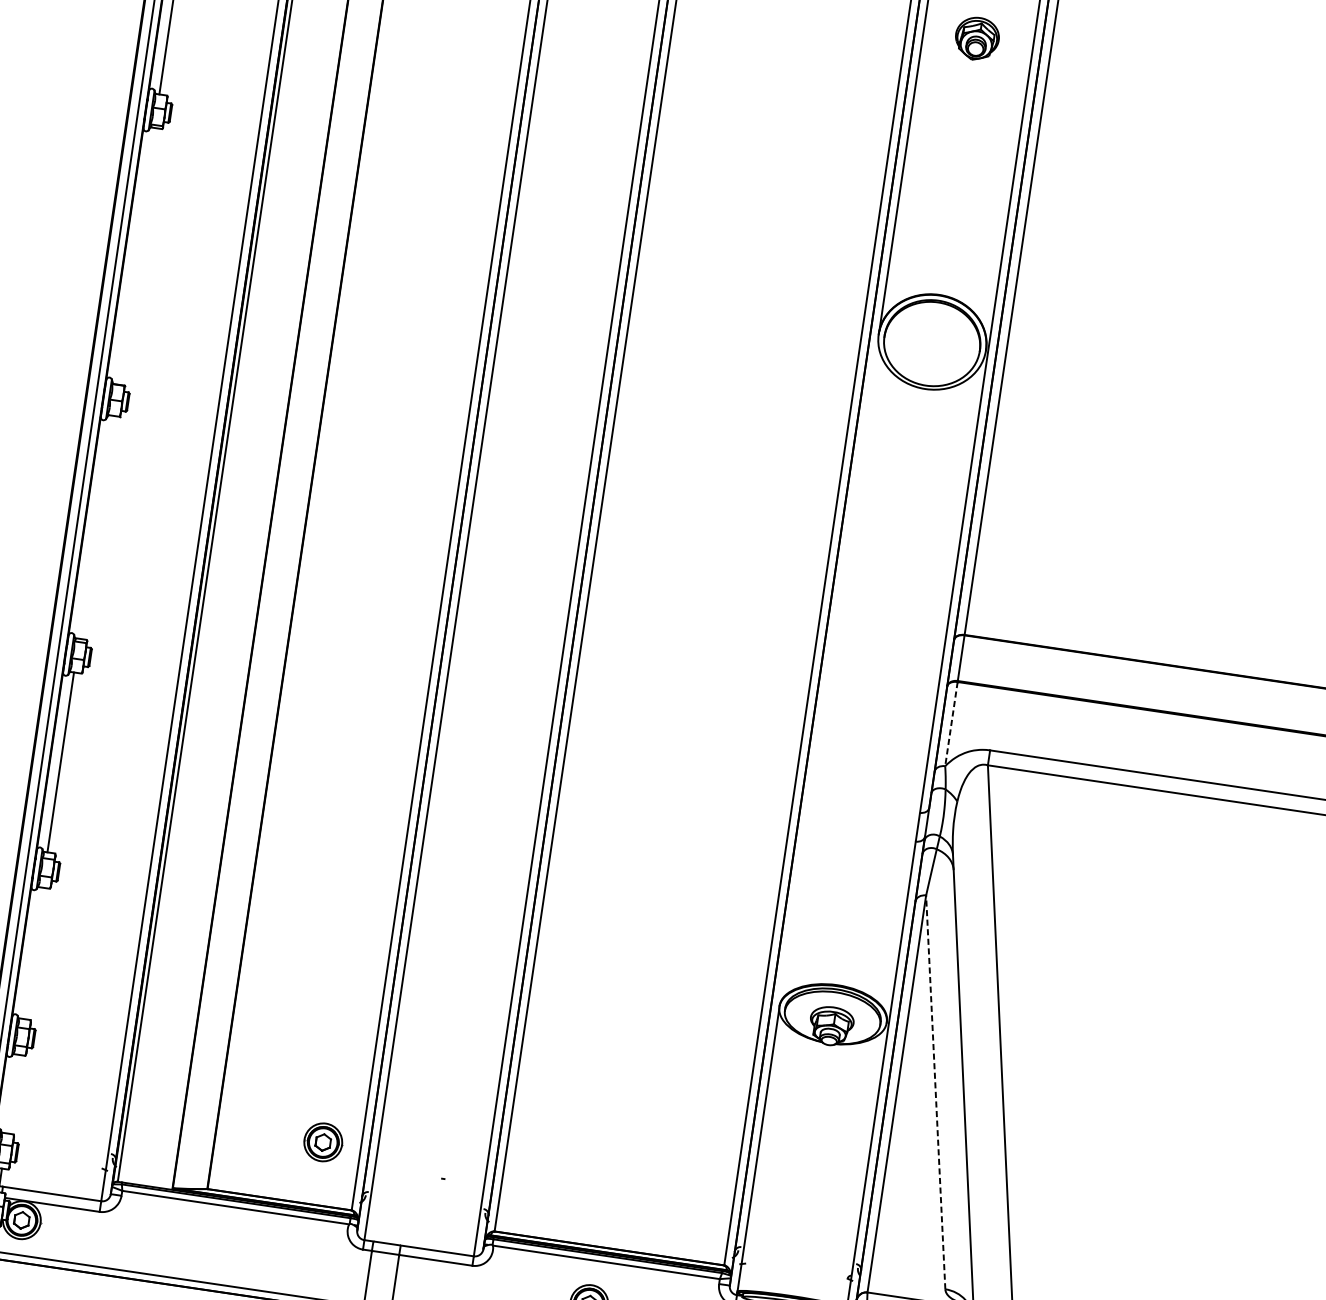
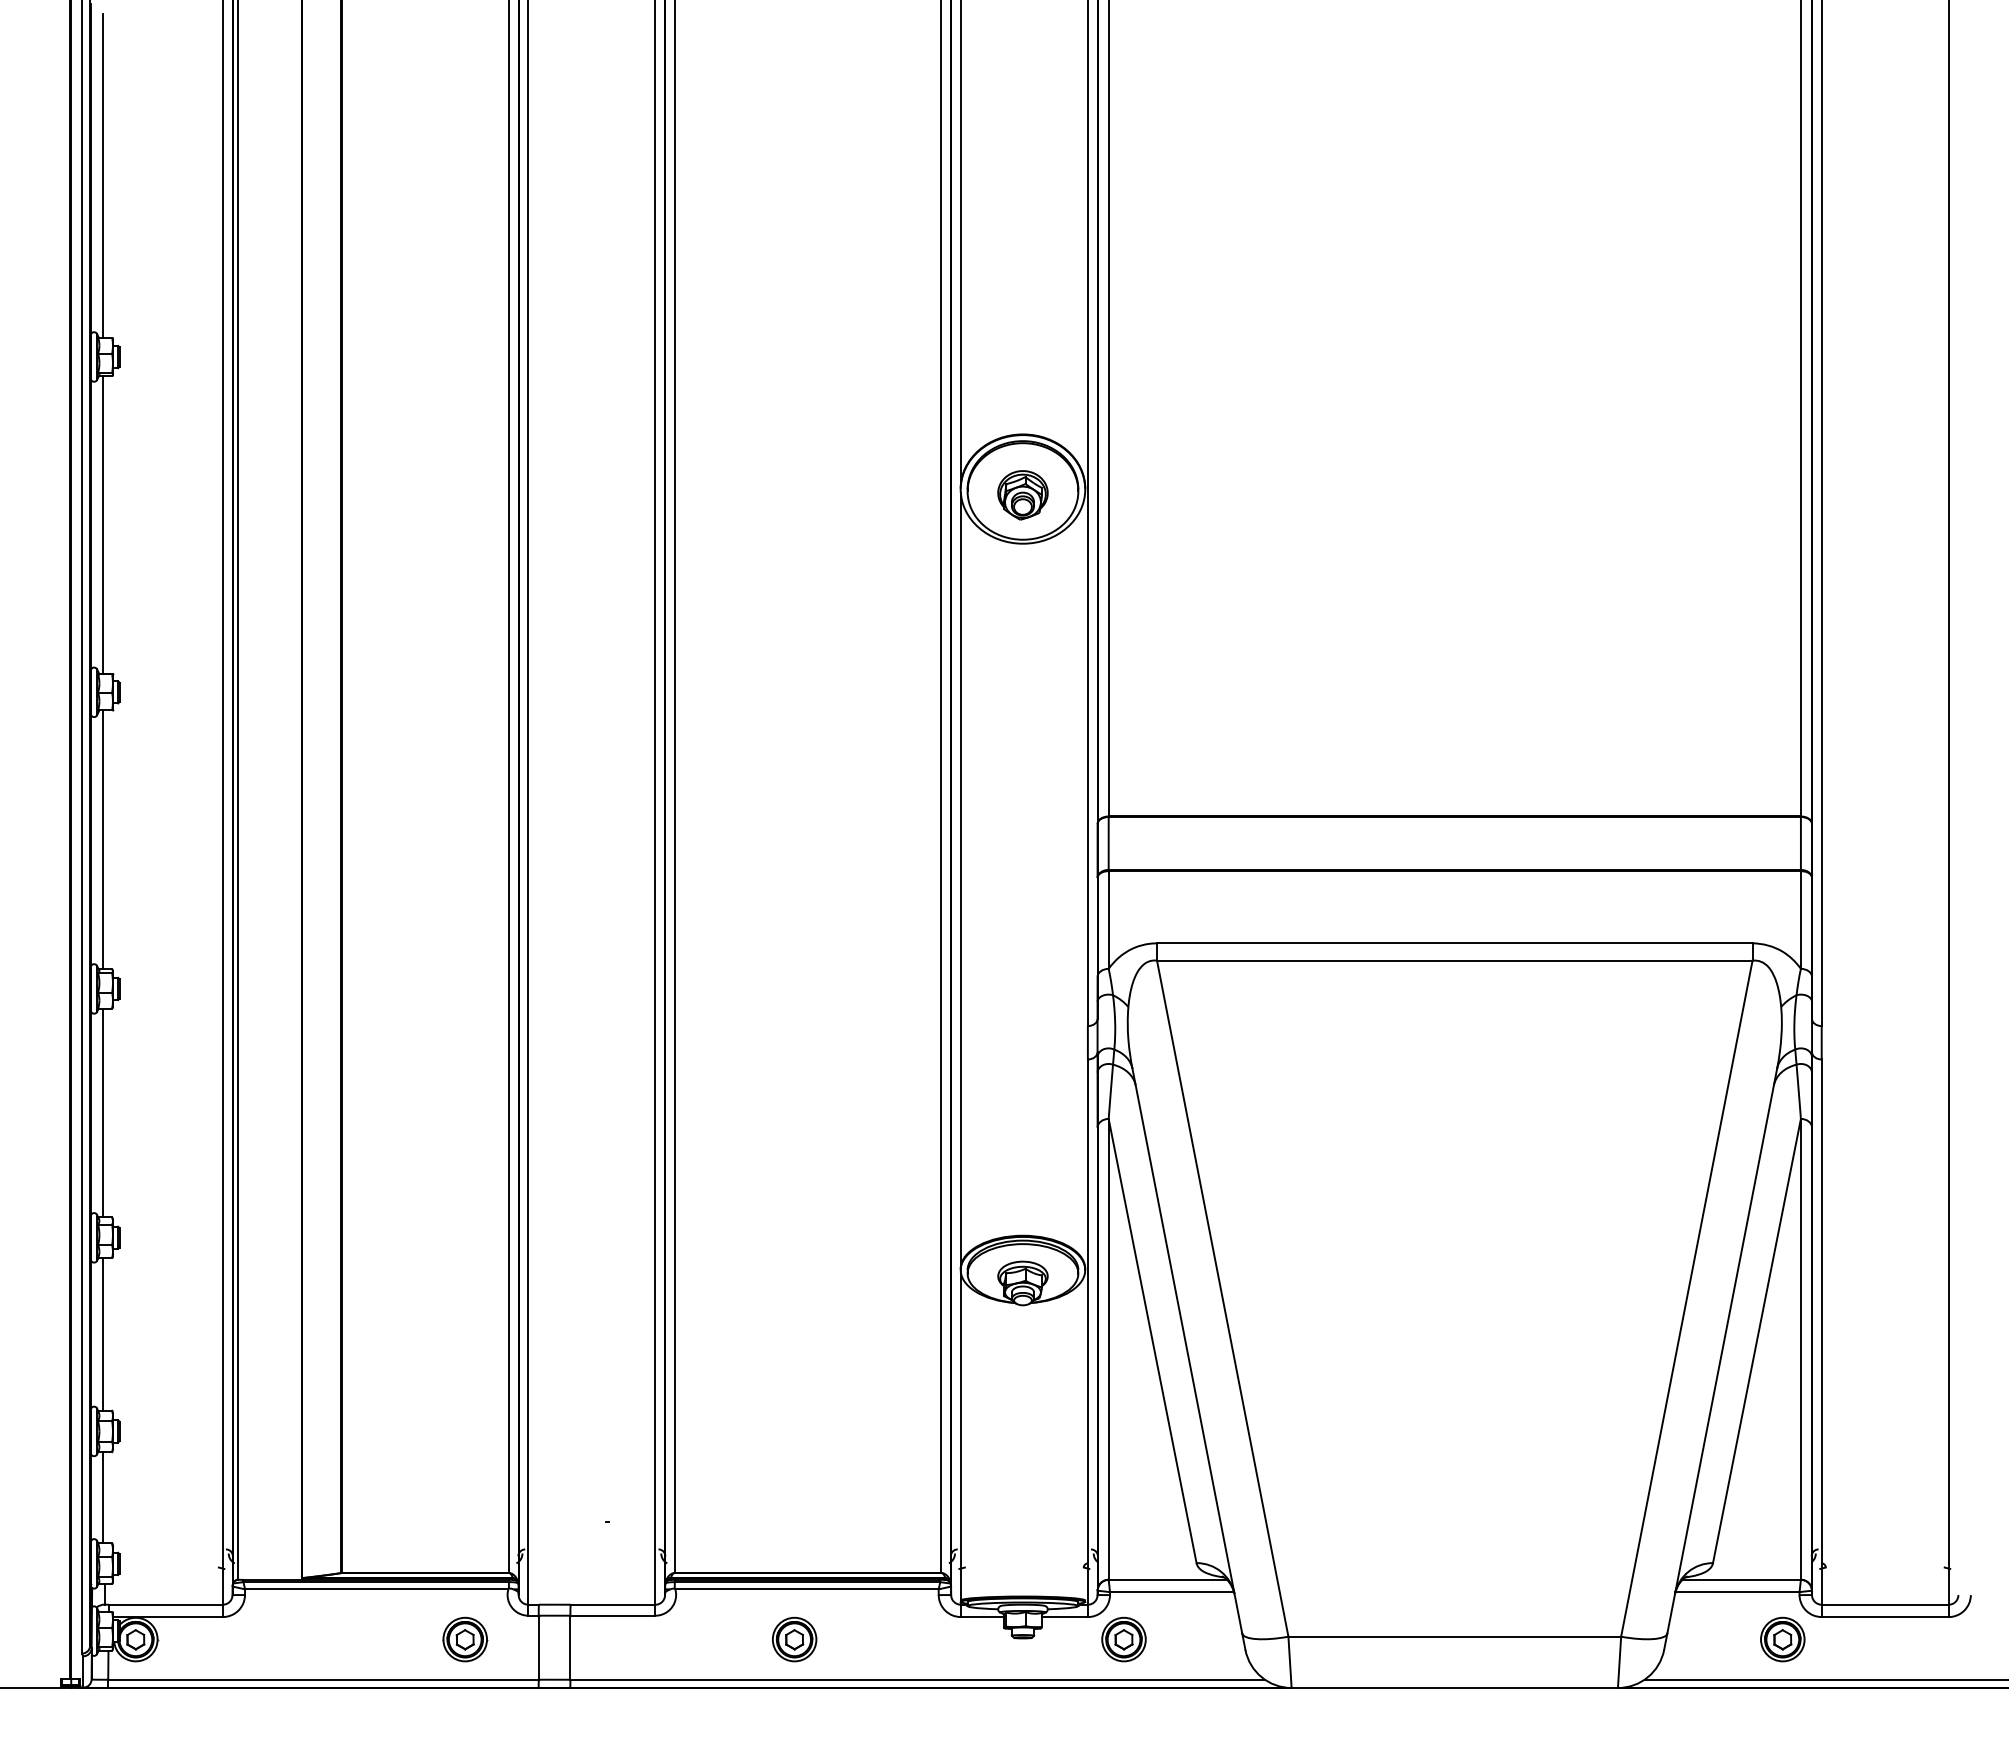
part: (976, 39) -> (1022, 495), moved
line: (135, 256) -> (103, 525), added
line: (95, 526) -> (103, 839), added
line: (828, 670) -> (960, 879), added
line: (951, 724) -> (1108, 920), dashed -> solid
line: (32, 953) -> (103, 1334), added
line: (935, 1091) -> (1152, 1340), dashed -> solid
line: (12, 1093) -> (103, 1497), added
part: (323, 1142) -> (465, 1639), moved

